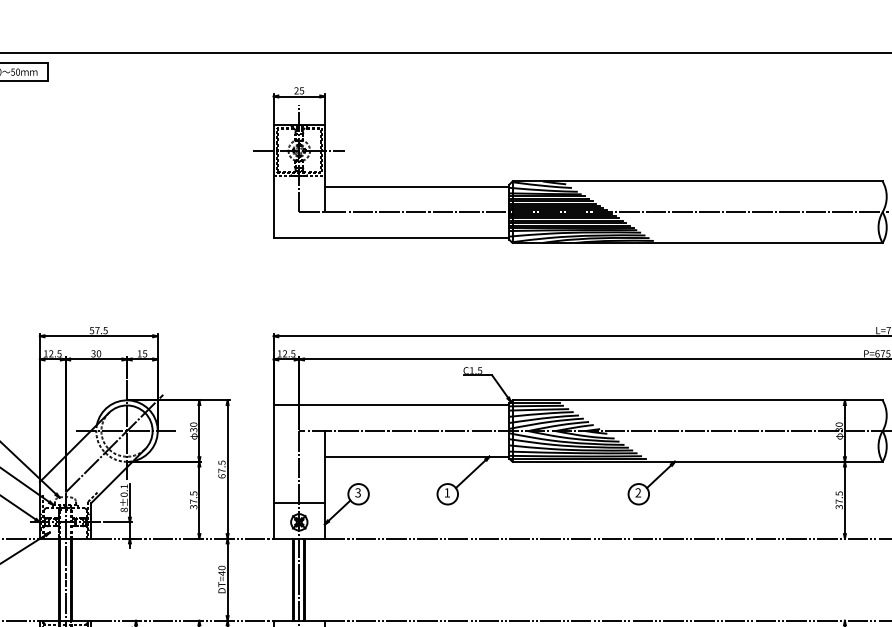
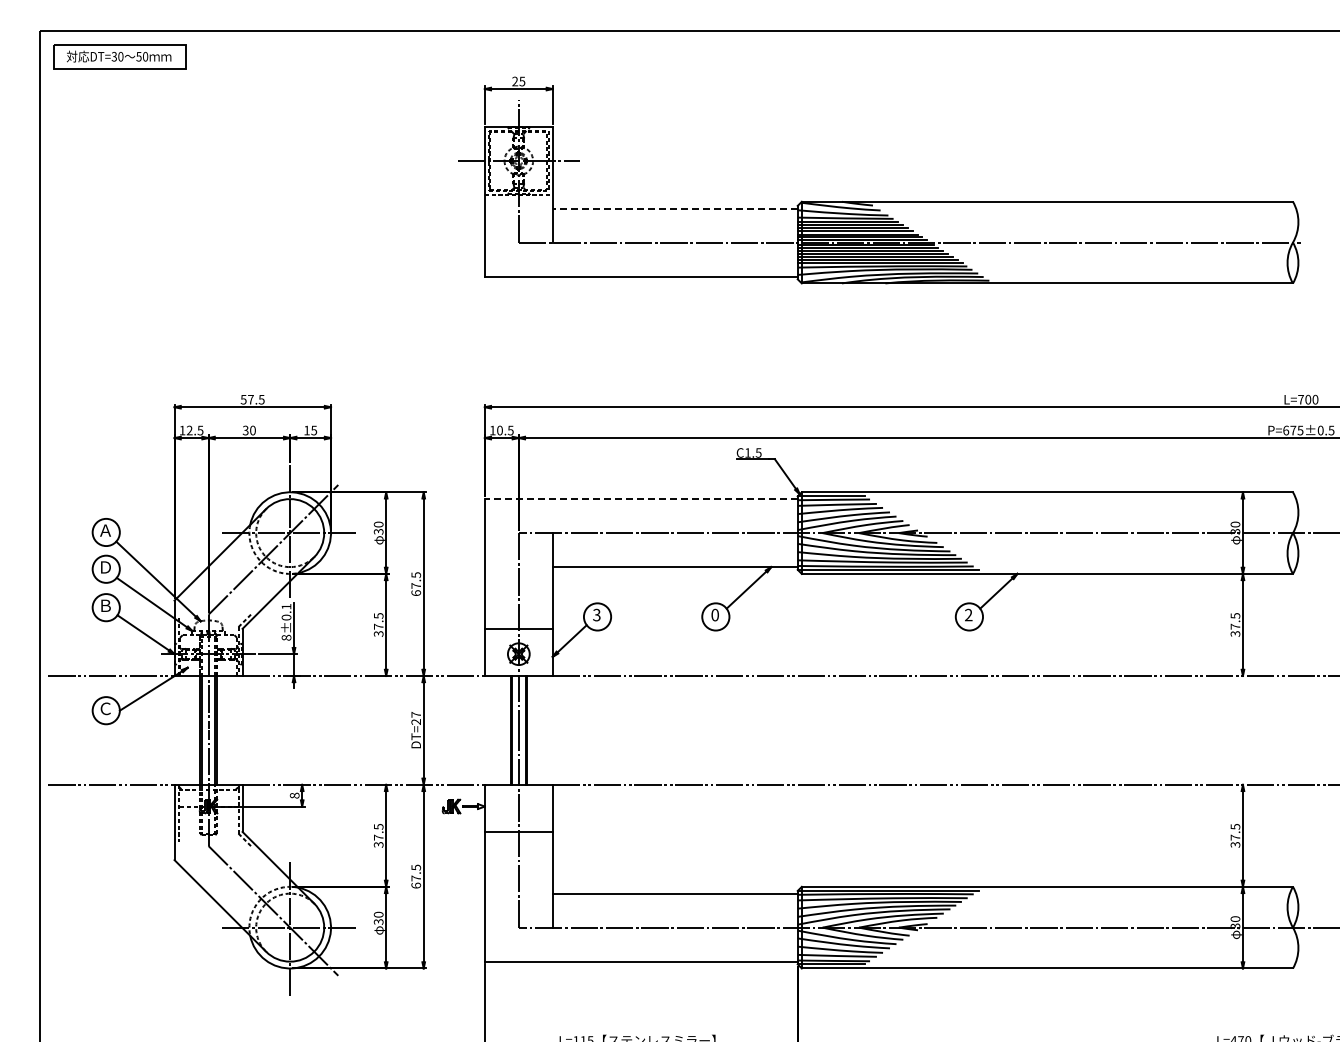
line: (416, 186) -> (674, 208), solid -> dashed
text: (284, 353) -> (499, 430), 12.5 -> 10.5
line: (390, 405) -> (640, 499), solid -> dashed
text: (446, 492) -> (714, 614), 1 -> 0
text: (222, 570) -> (416, 718), DT=40 -> DT=27

